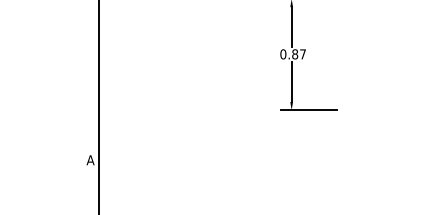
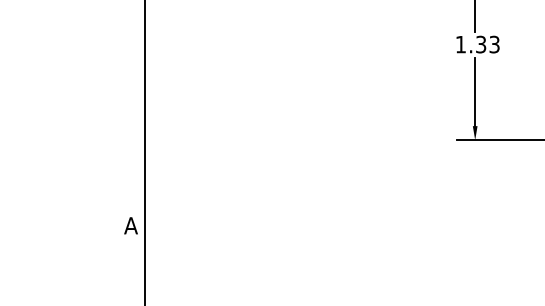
text: (292, 54) -> (476, 44), 0.87 -> 1.33

